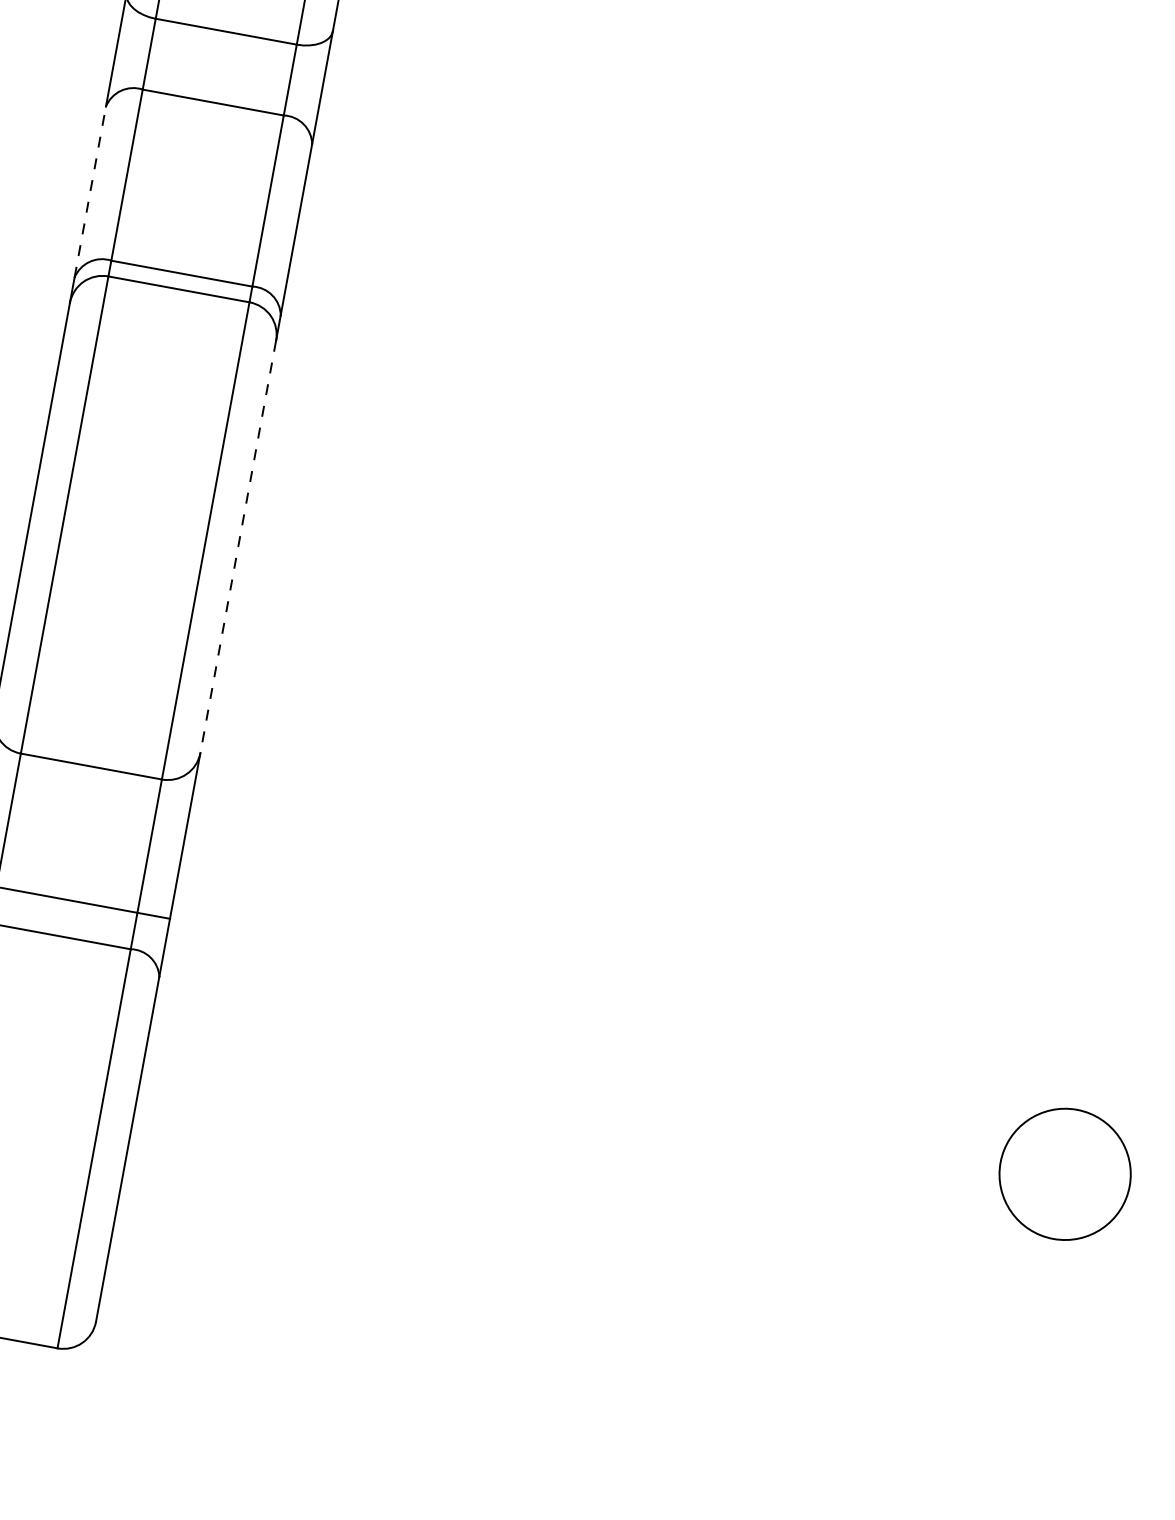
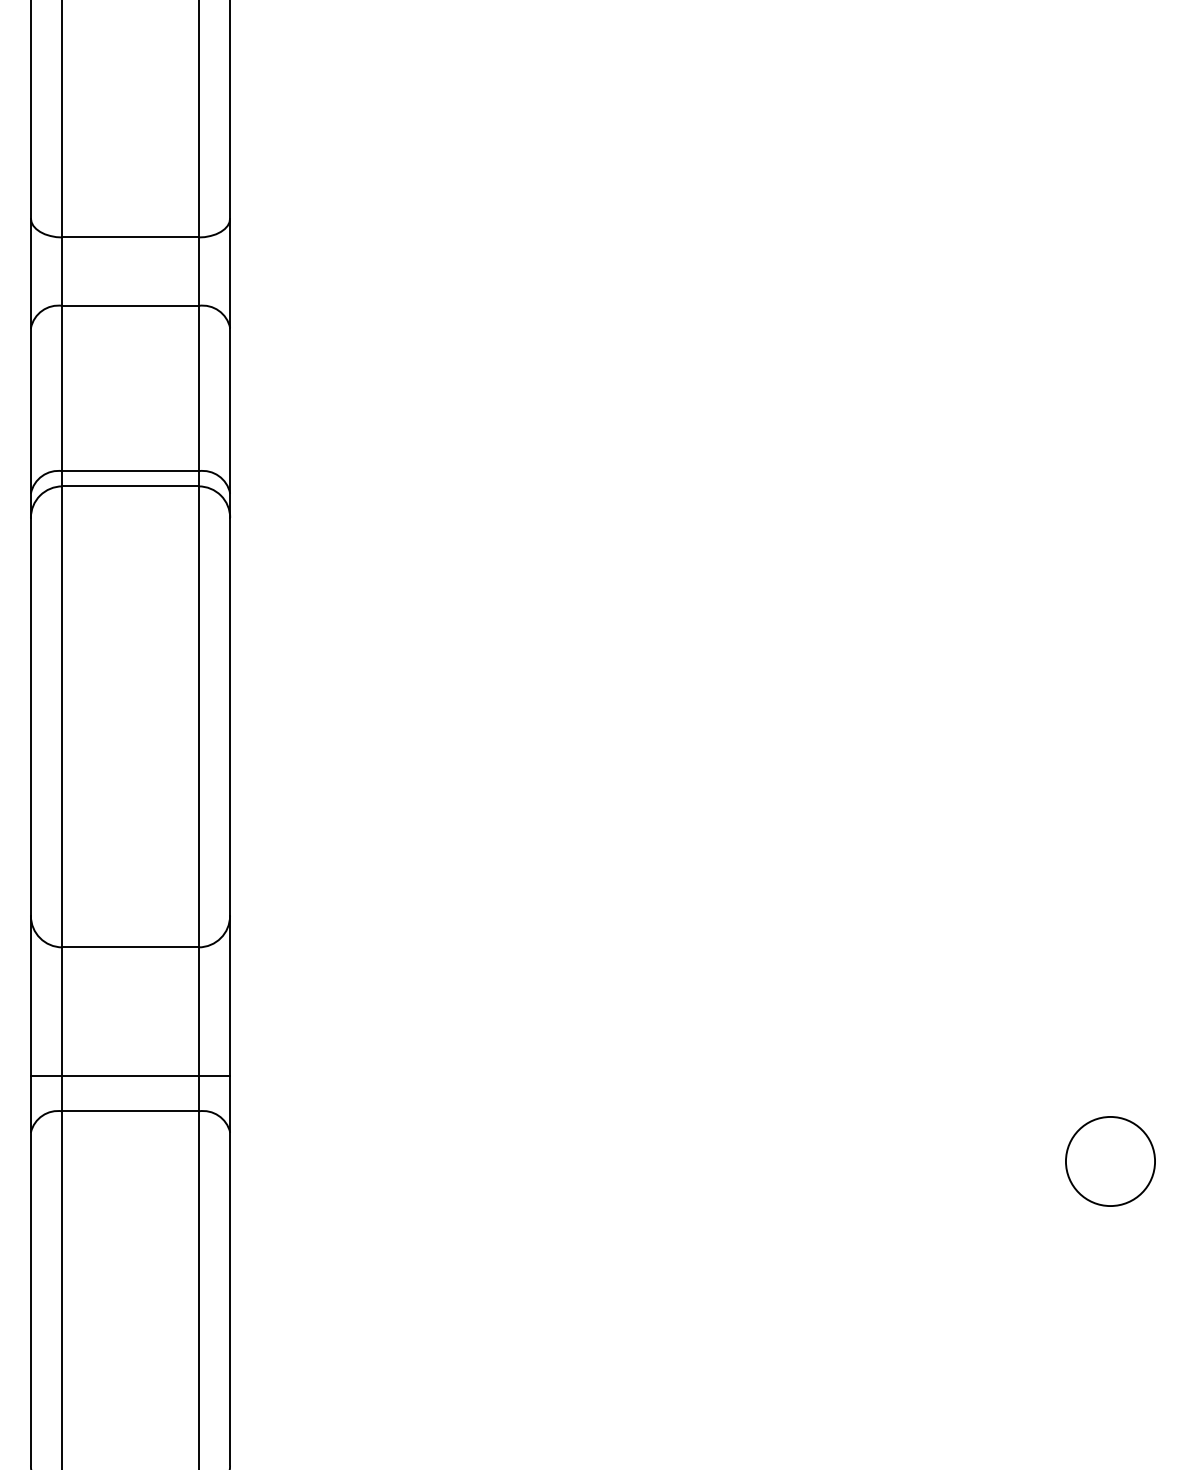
line: (89, 191) -> (30, 410), dashed -> solid
line: (238, 547) -> (230, 717), dashed -> solid
circle: (1065, 1174) -> (1110, 1161), size x0.71

